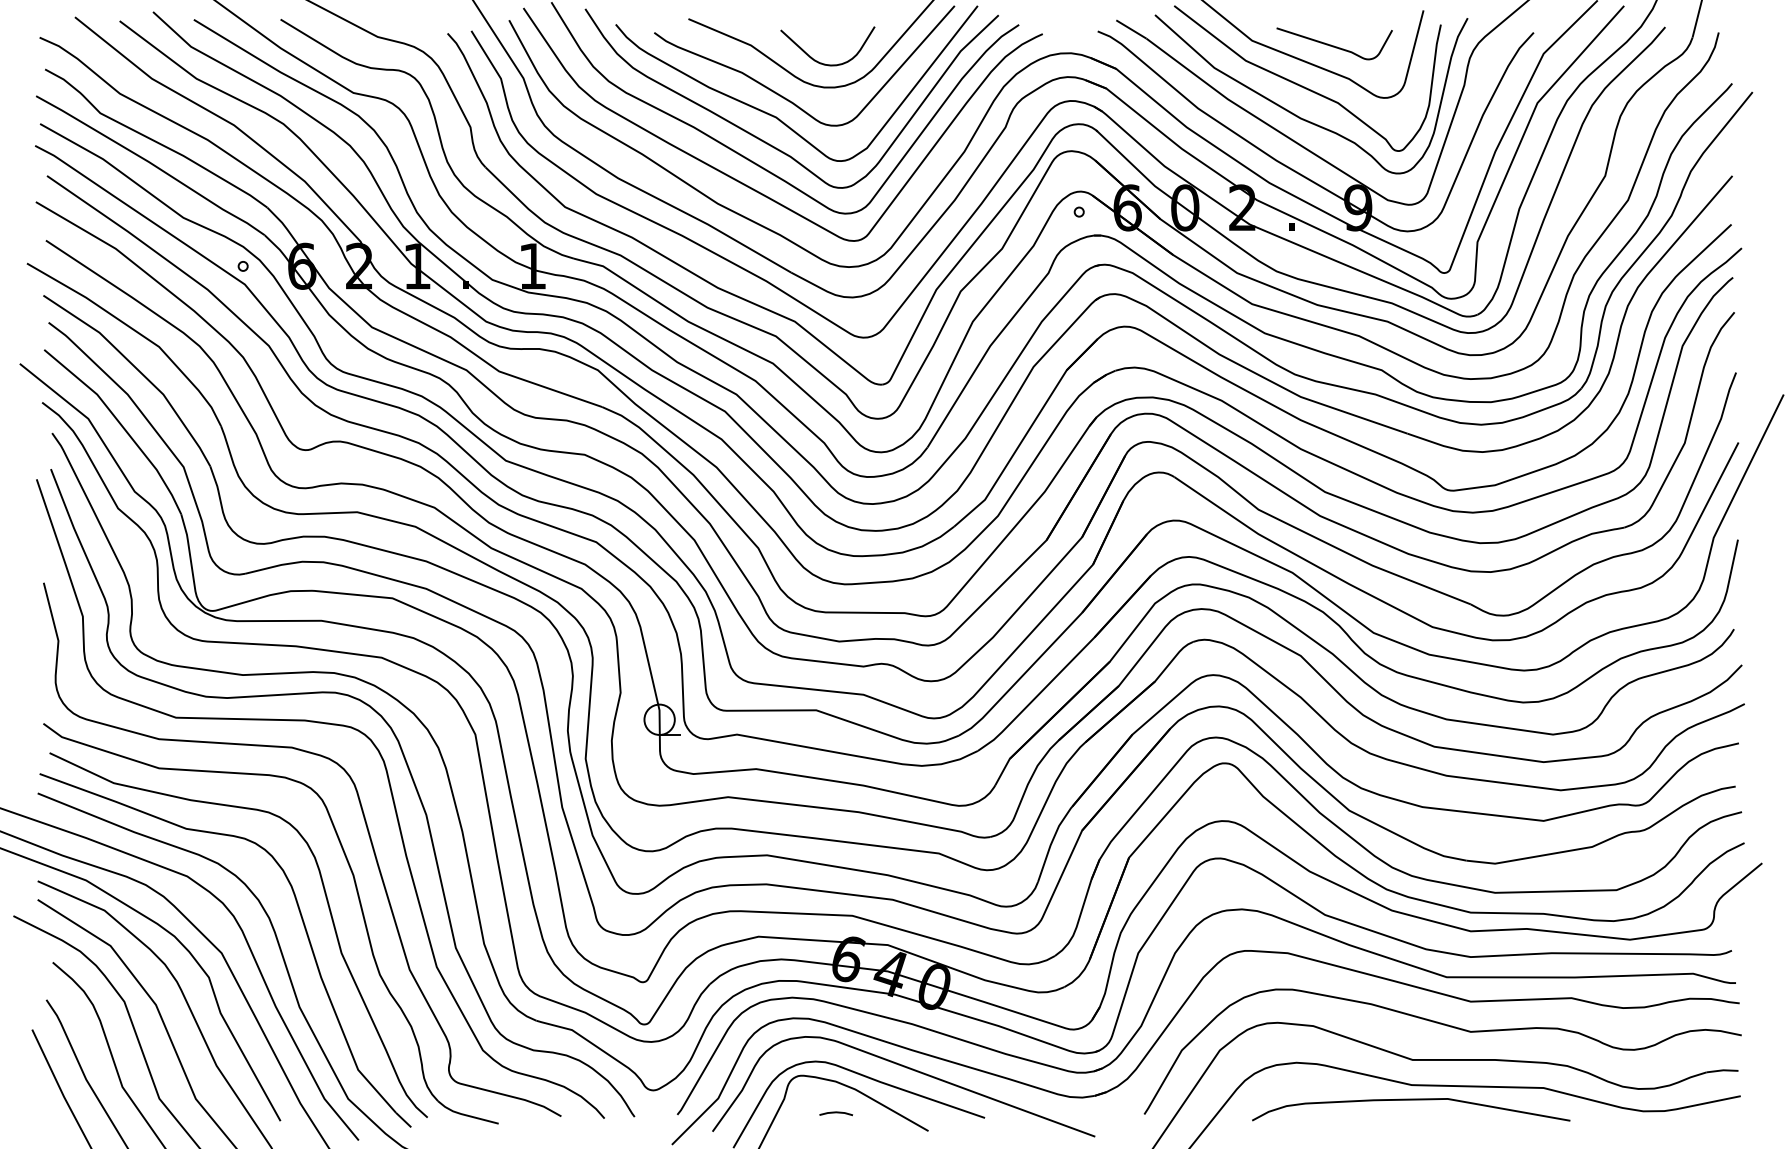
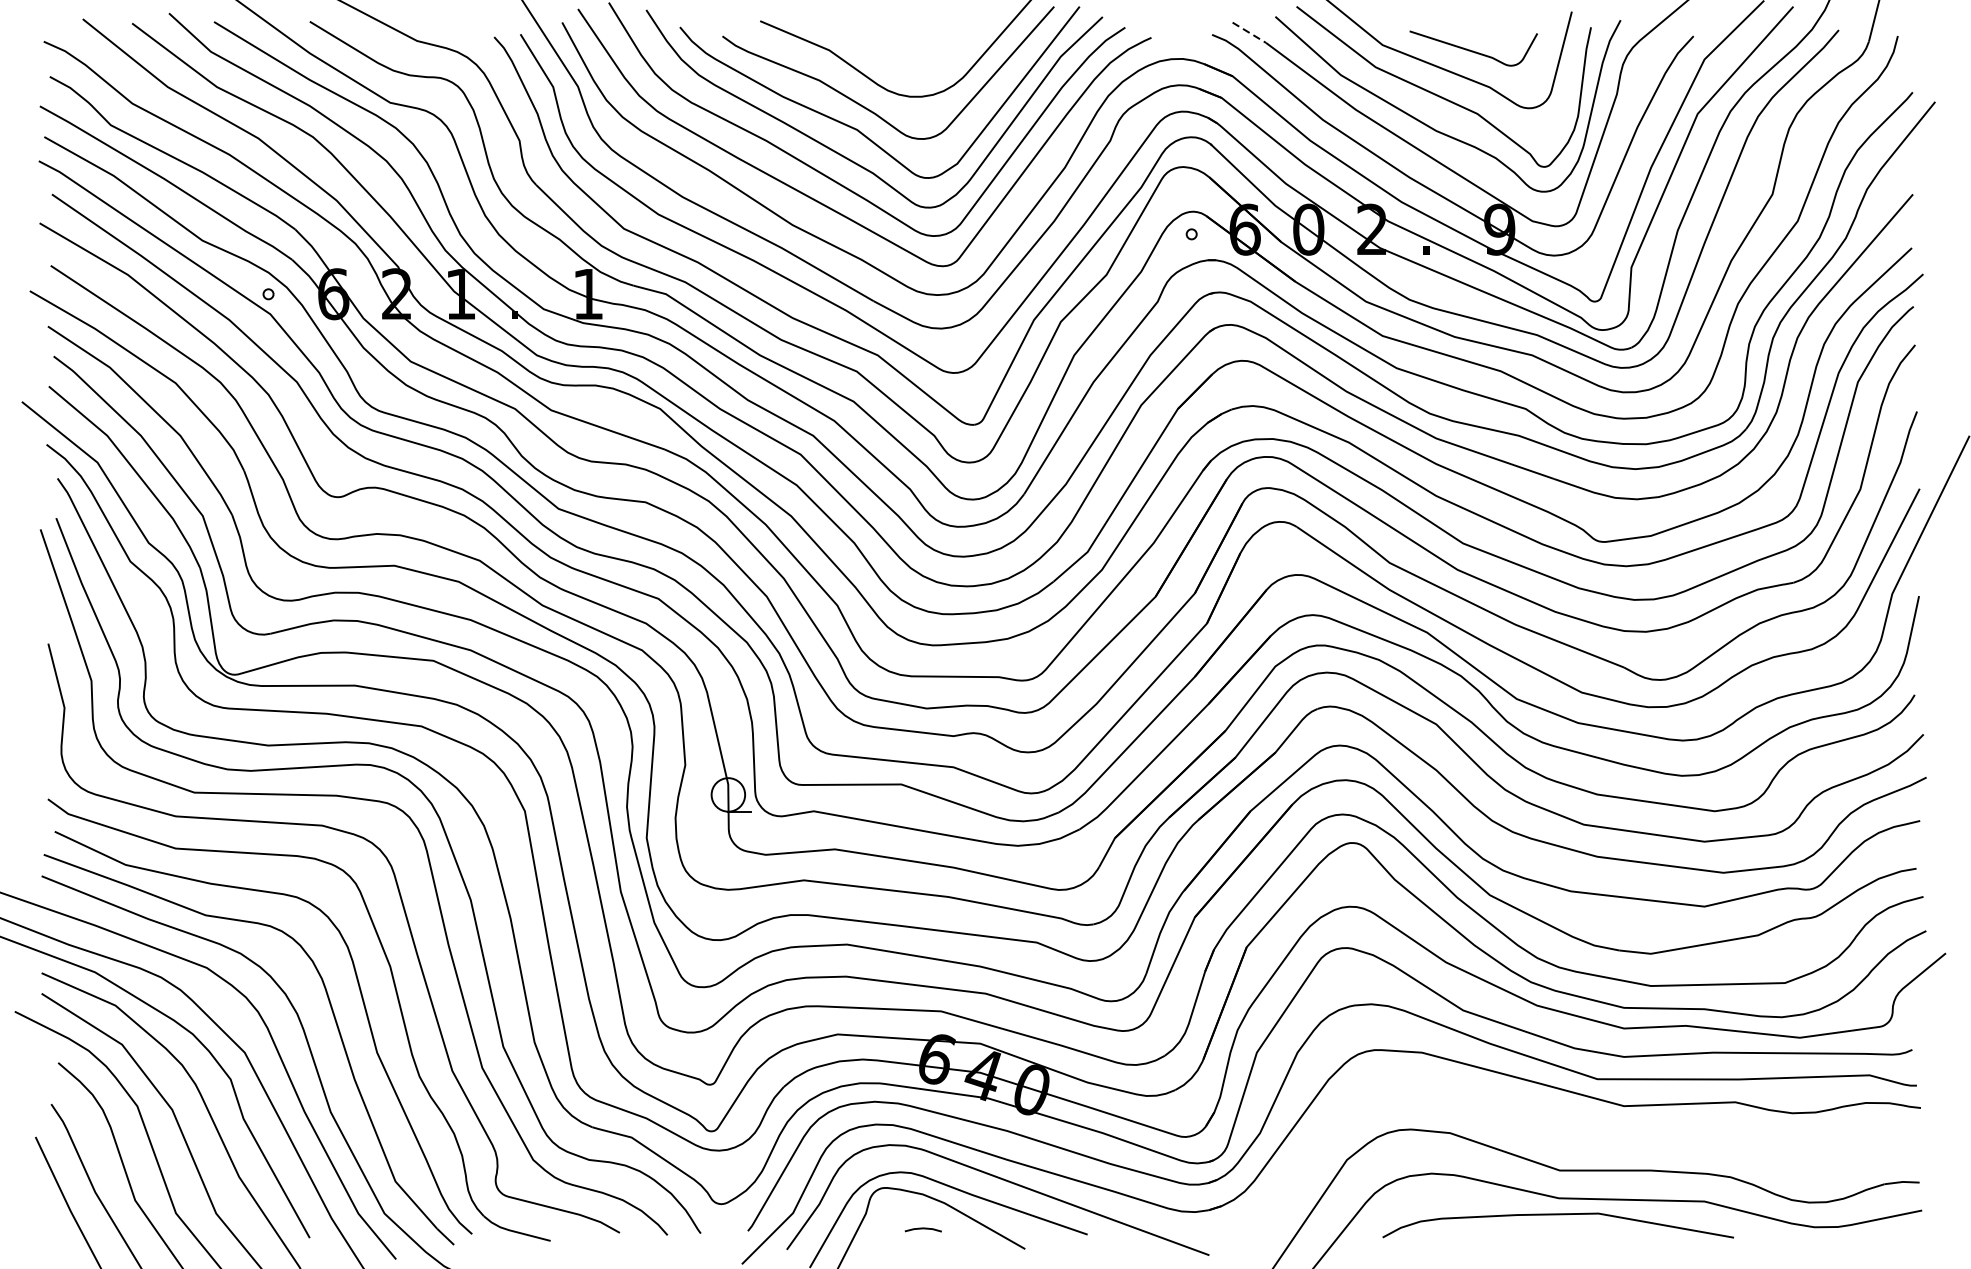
line: (1131, 29) -> (1249, 32), solid -> dashed
curve: (819, 61) -> (904, 68), removed
curve: (1450, 1027) -> (1601, 1134), removed

